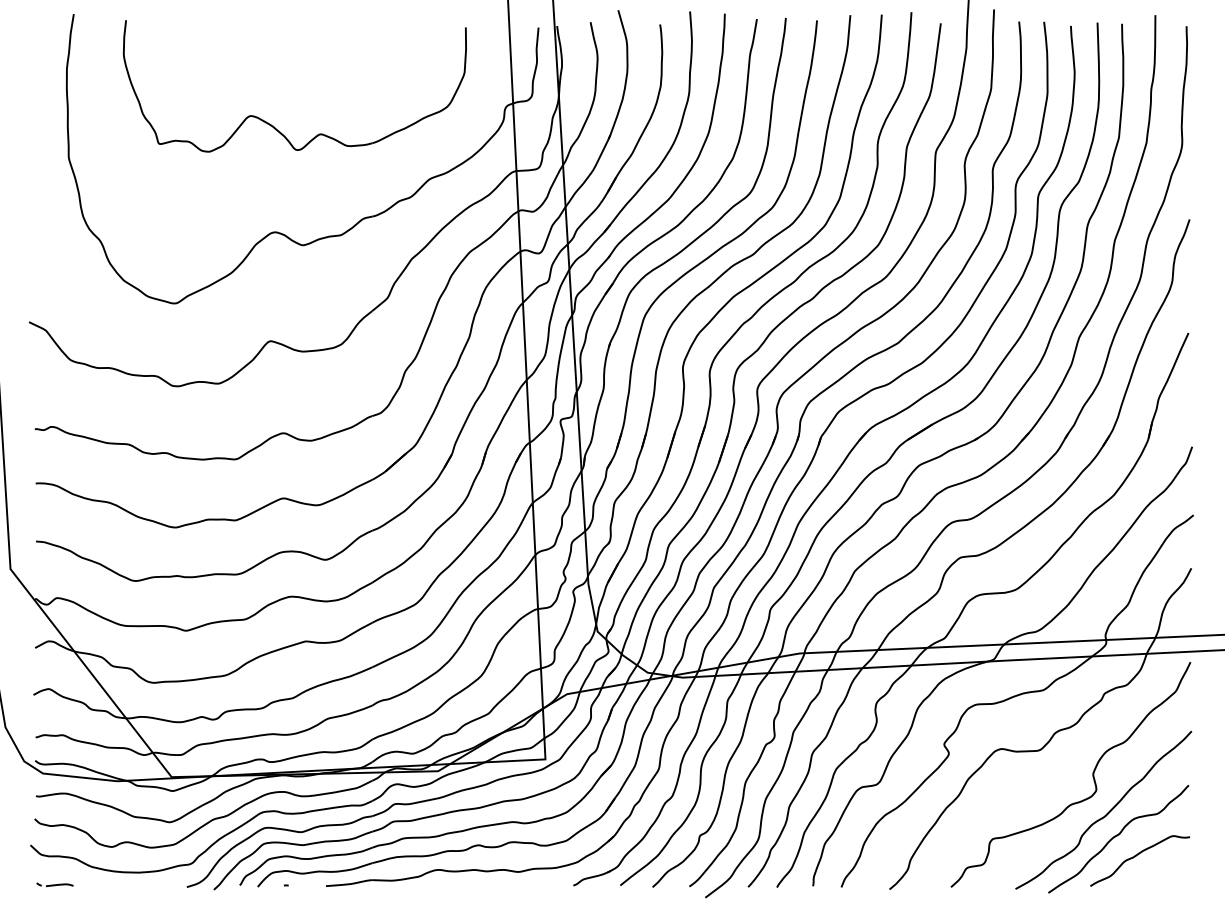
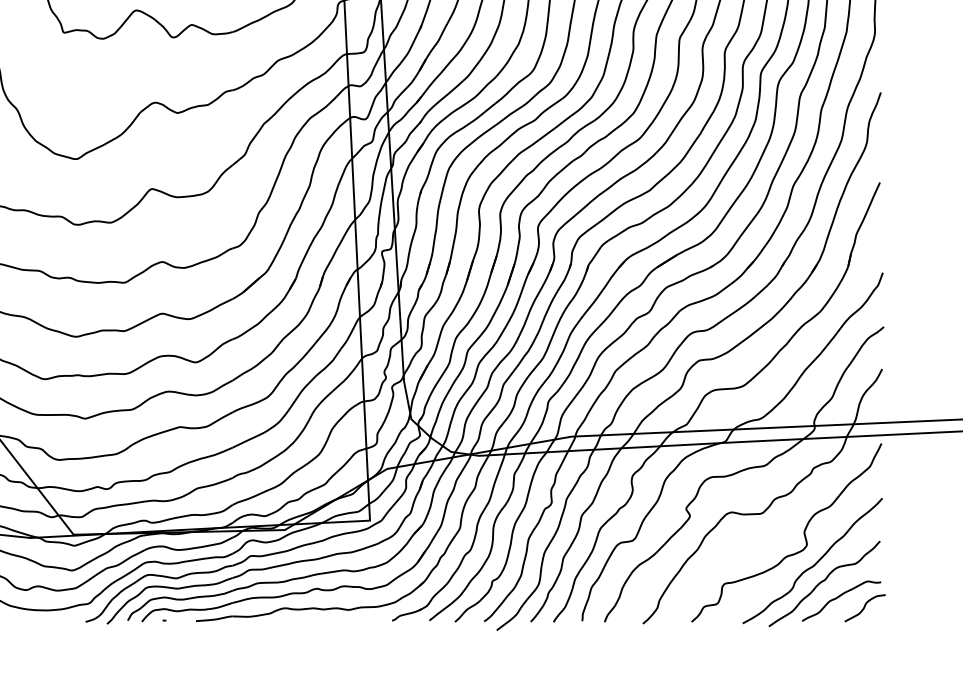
curve: (1169, 869) -> (864, 607), added

